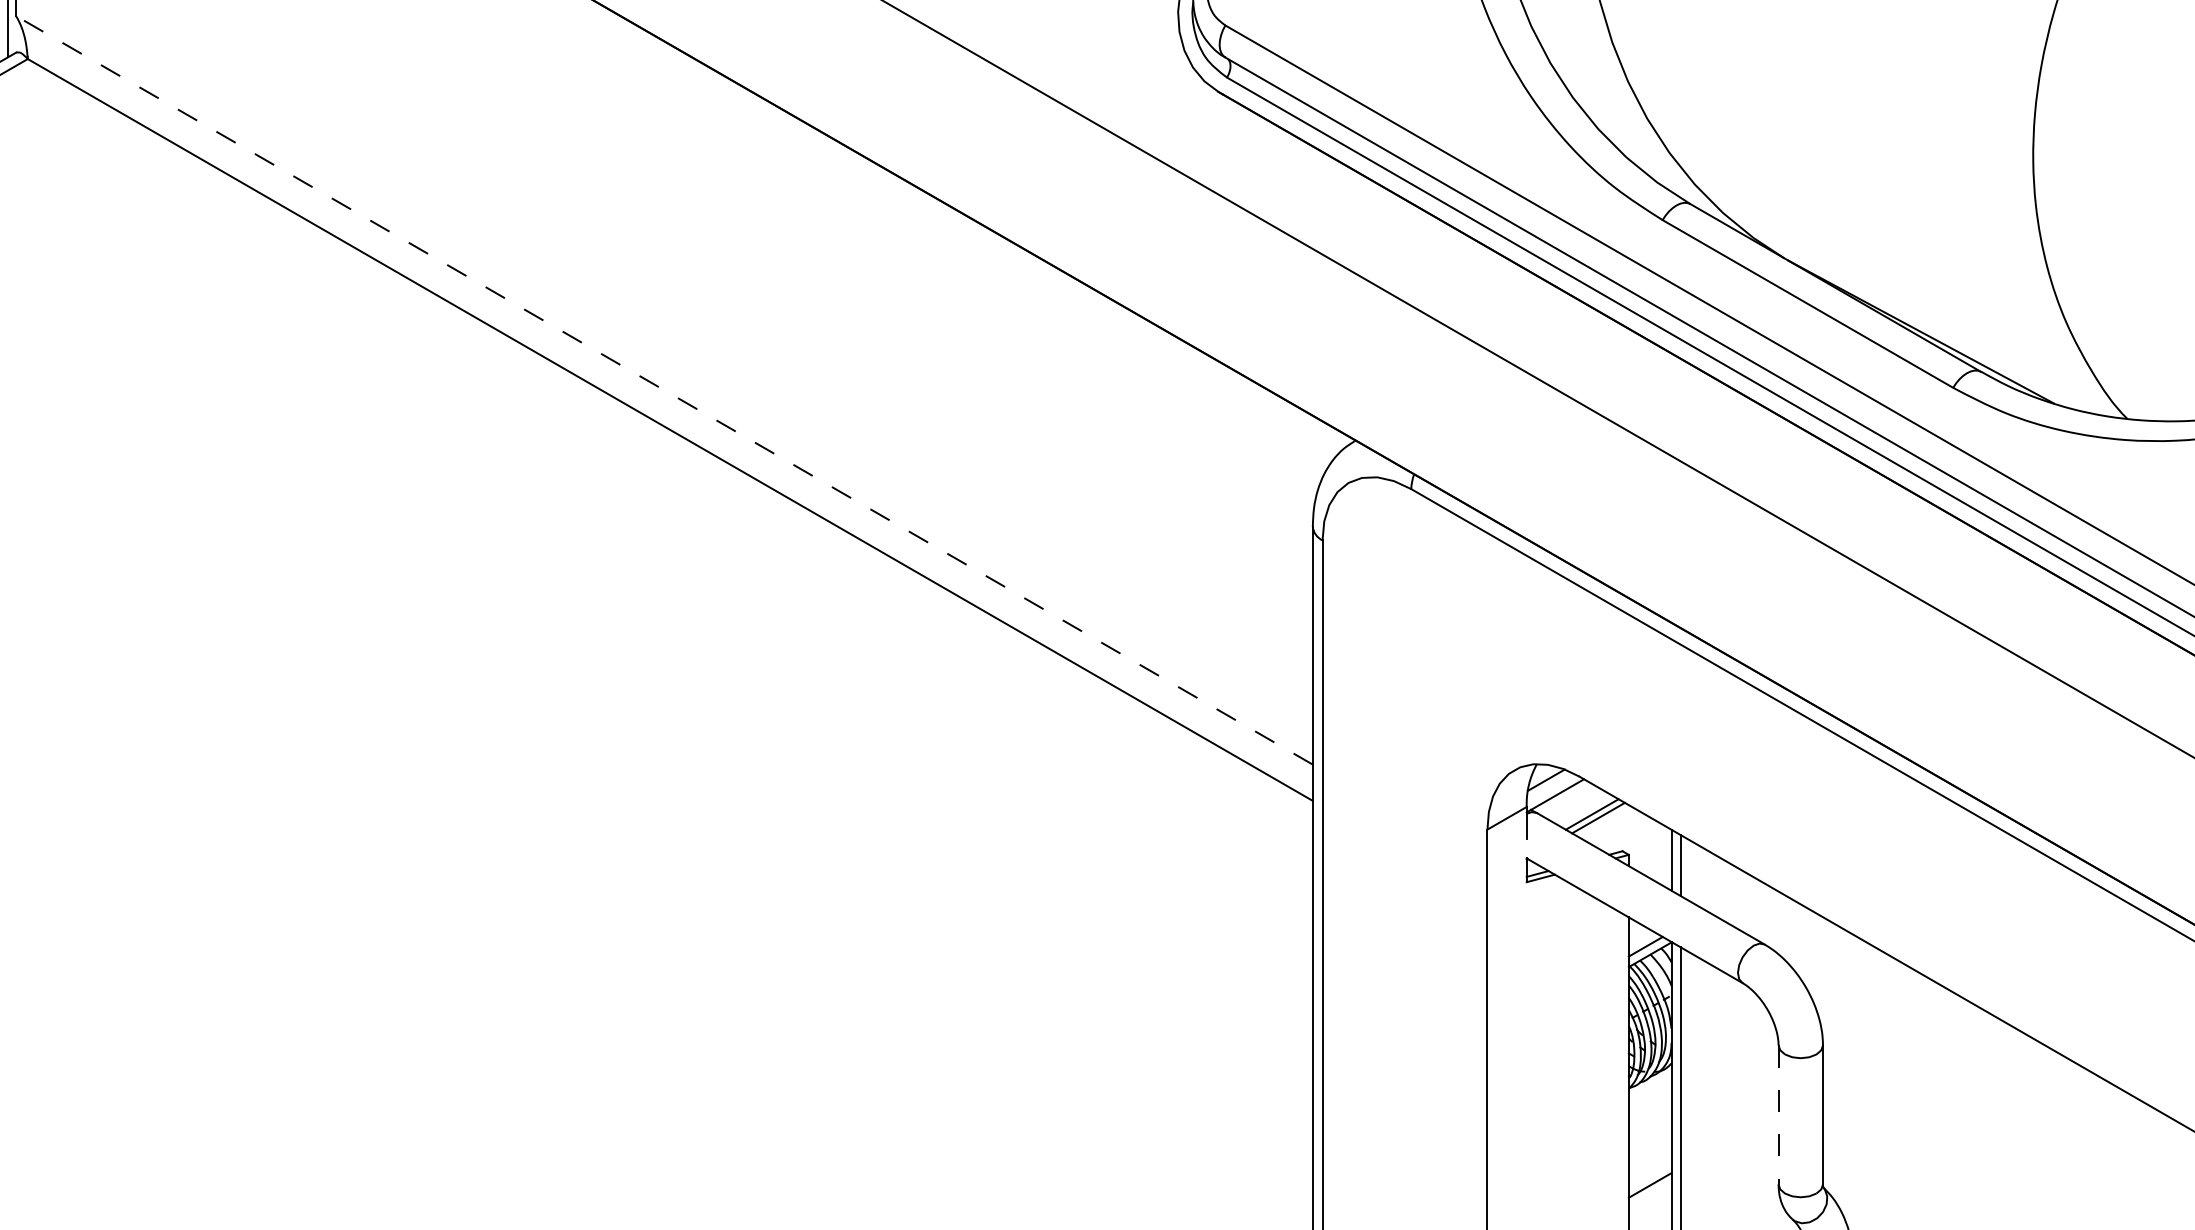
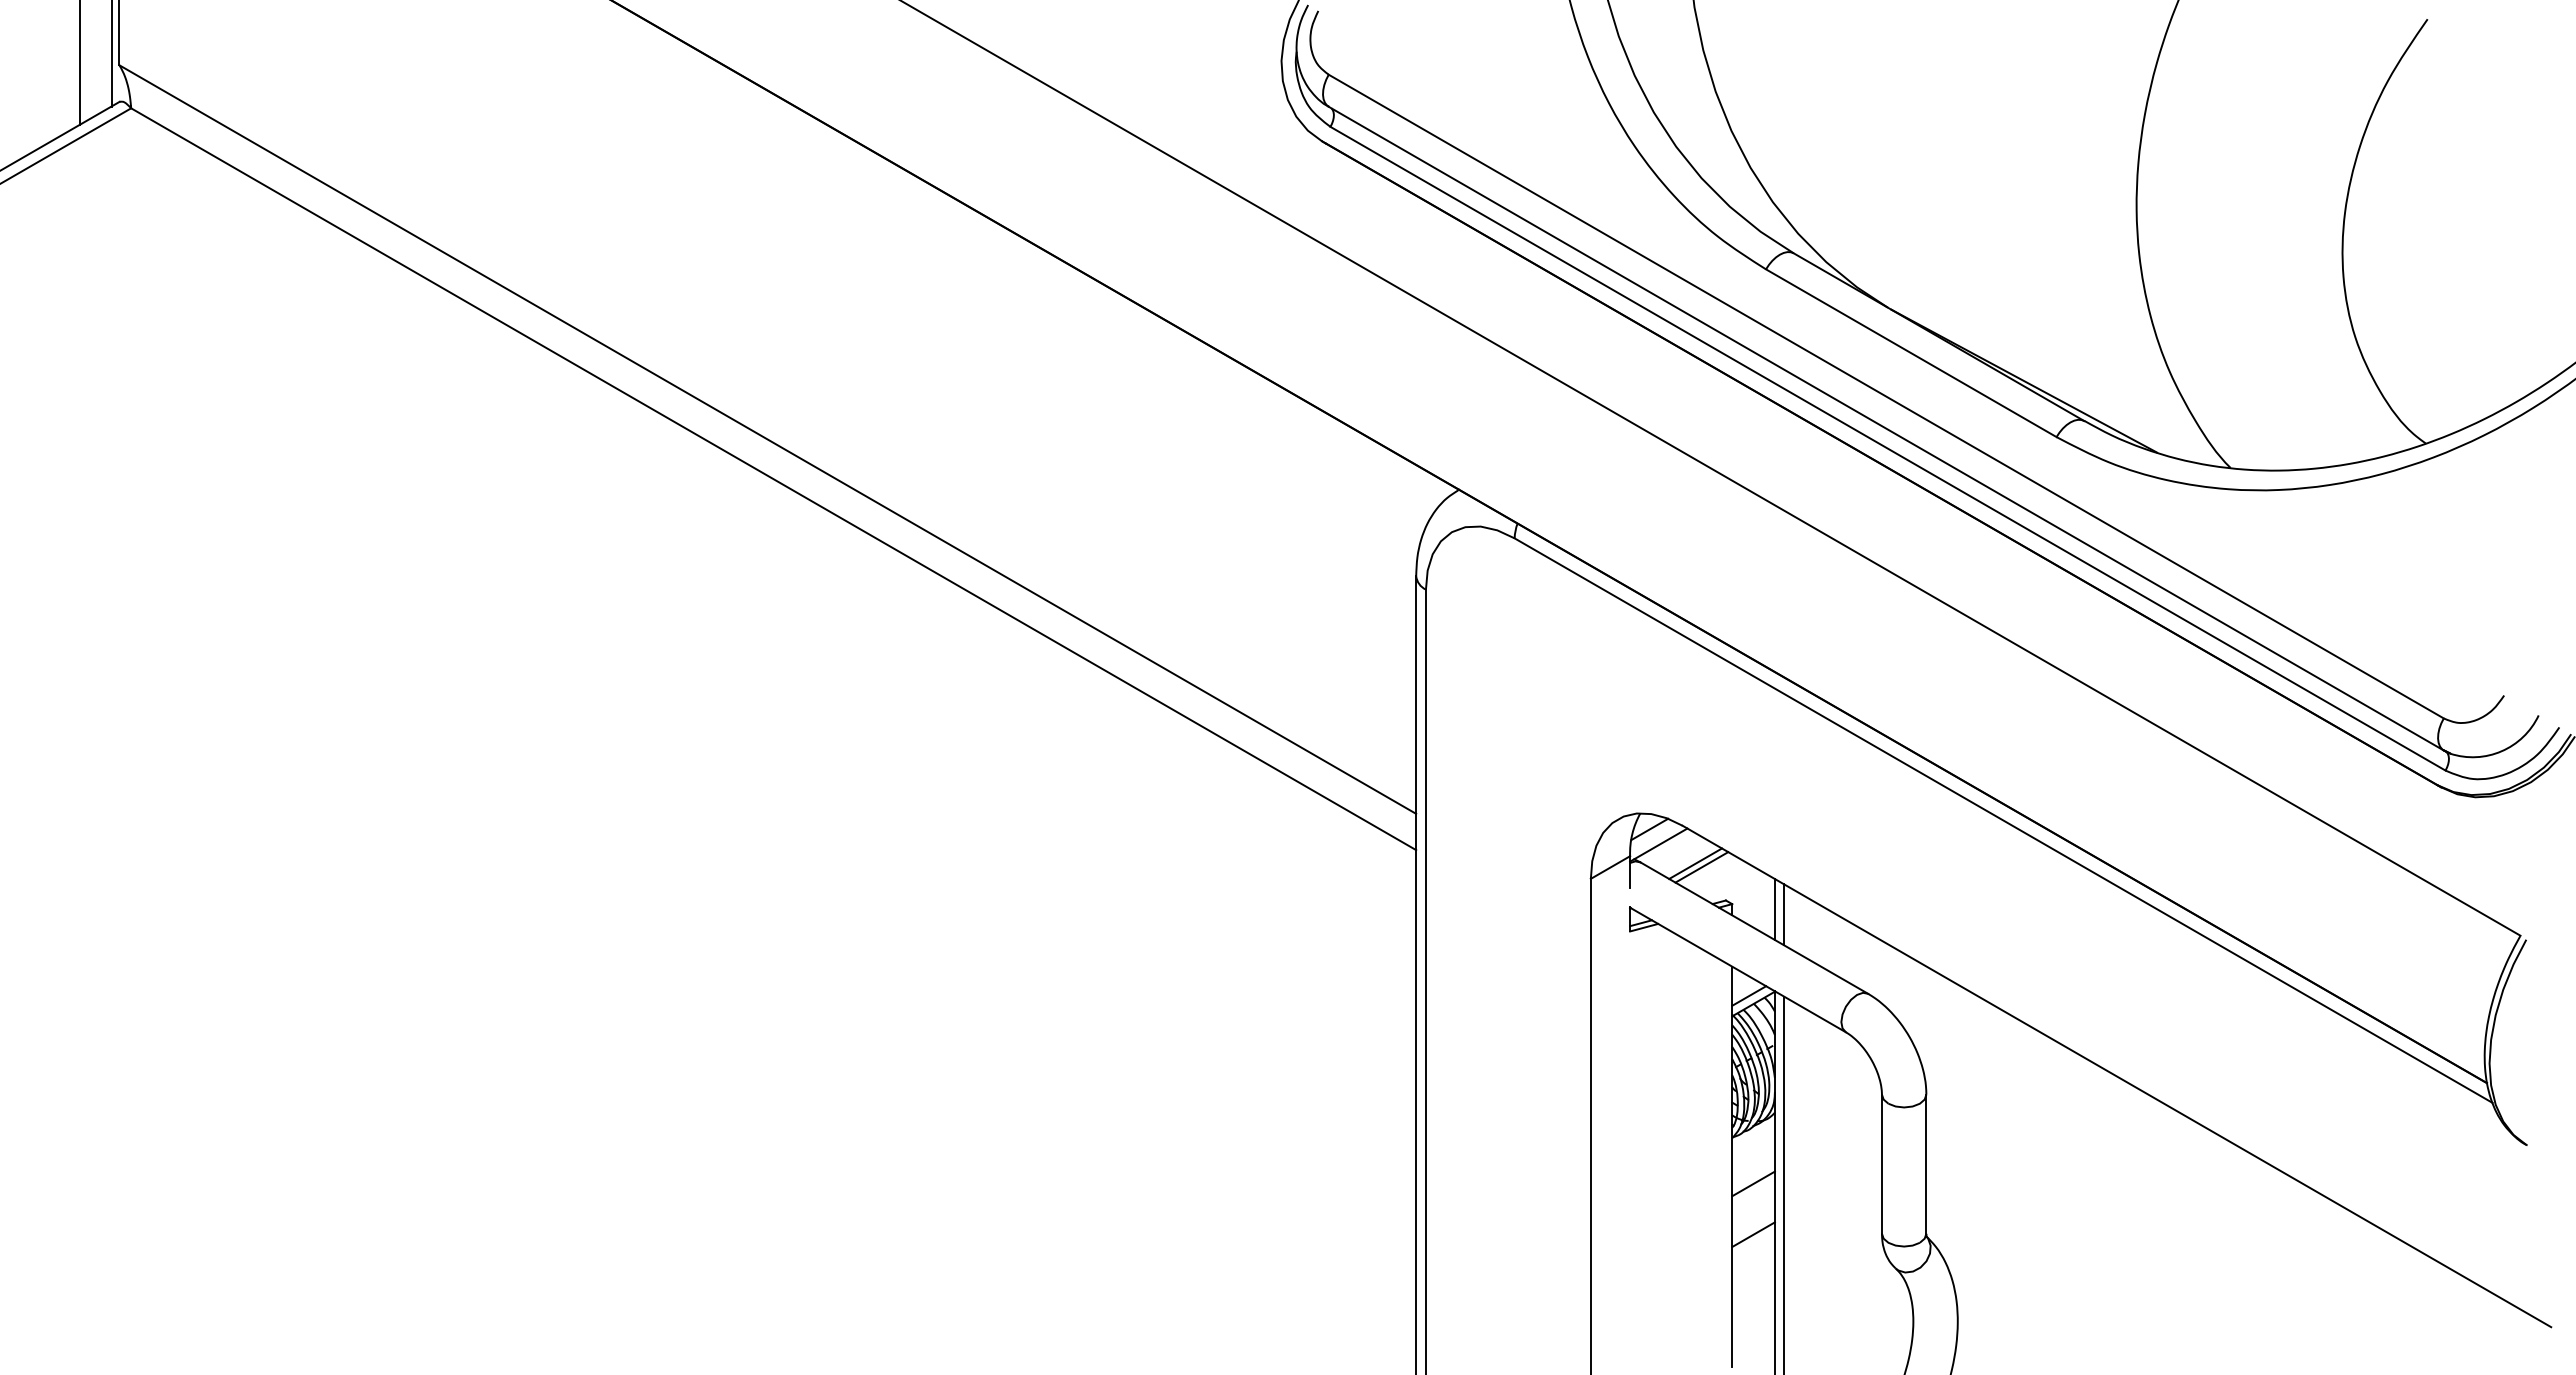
line: (664, 390) -> (767, 439), dashed -> solid
line: (1778, 1115) -> (1881, 1164), dashed -> solid
line: (1650, 1134) -> (1753, 1183), added

